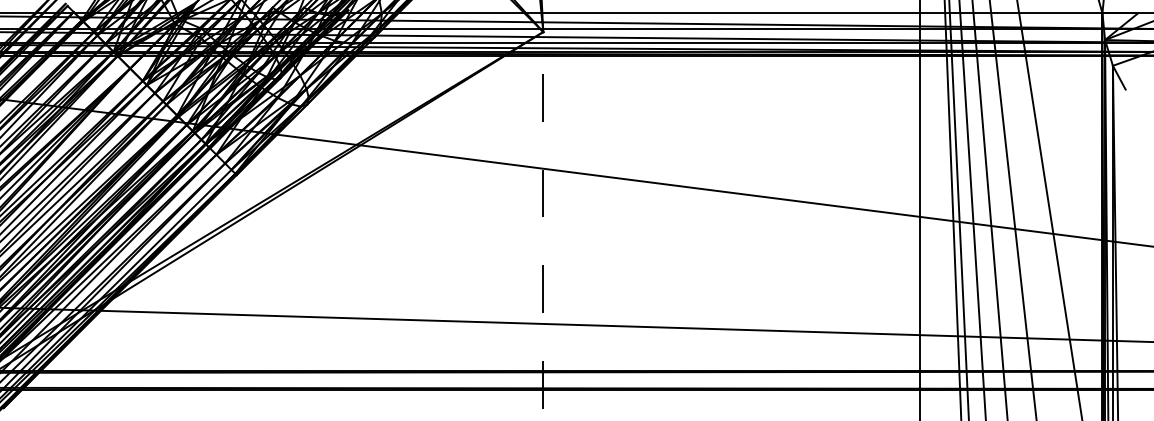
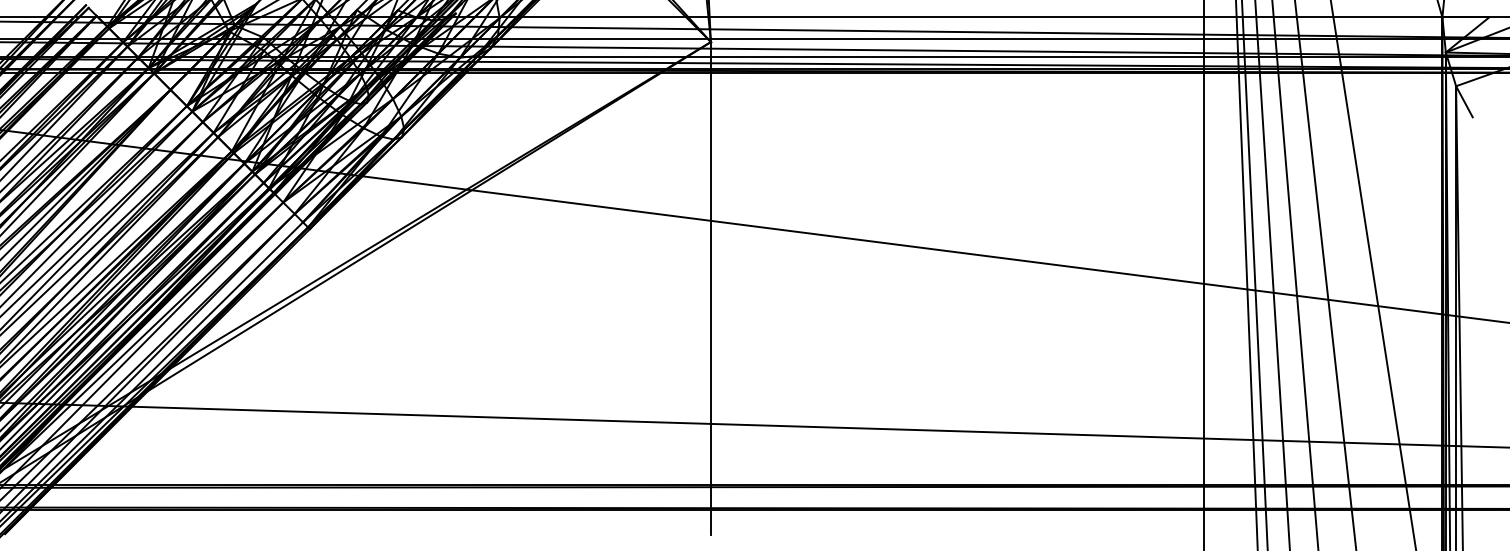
line: (542, 219) -> (710, 287), dashed -> solid

